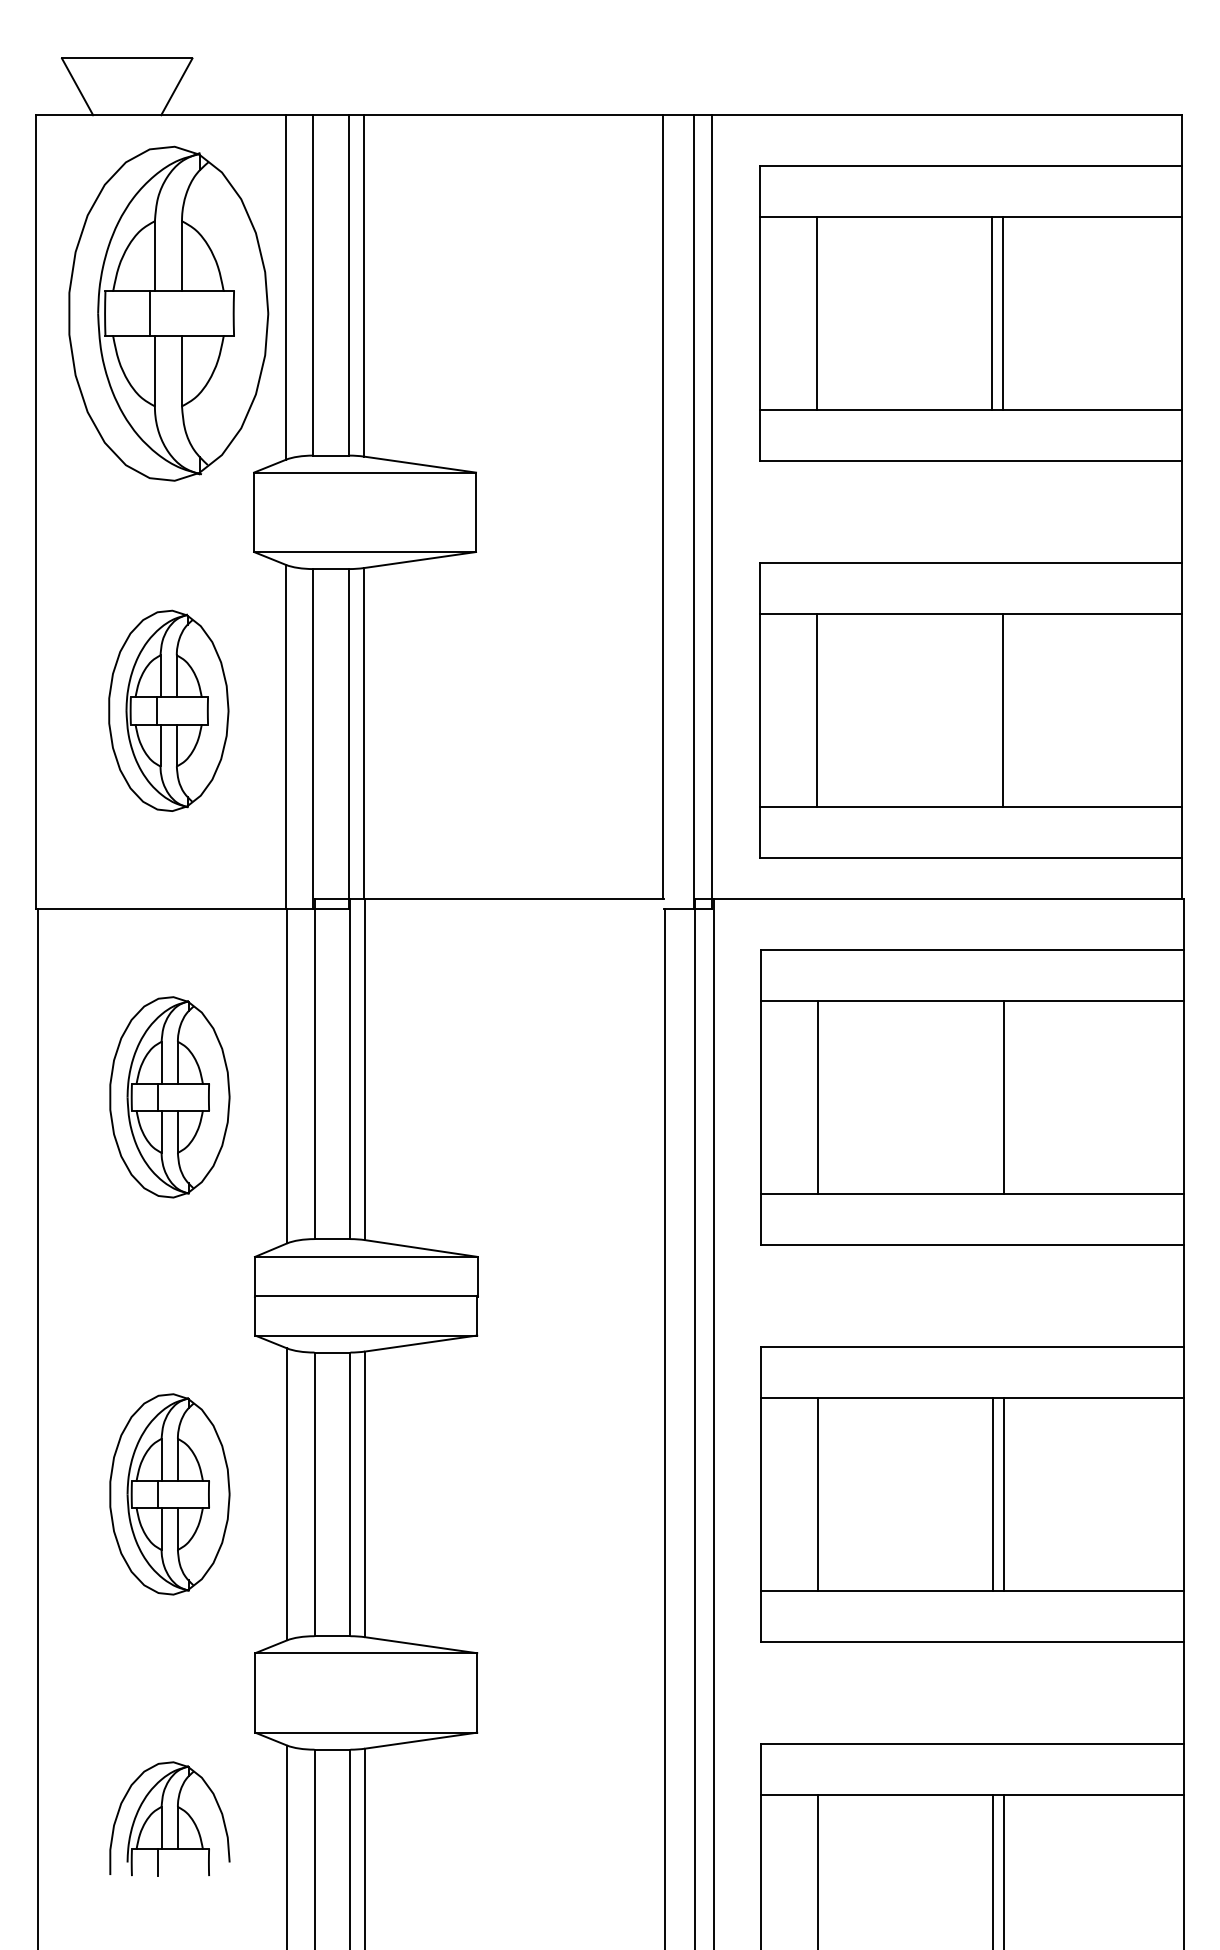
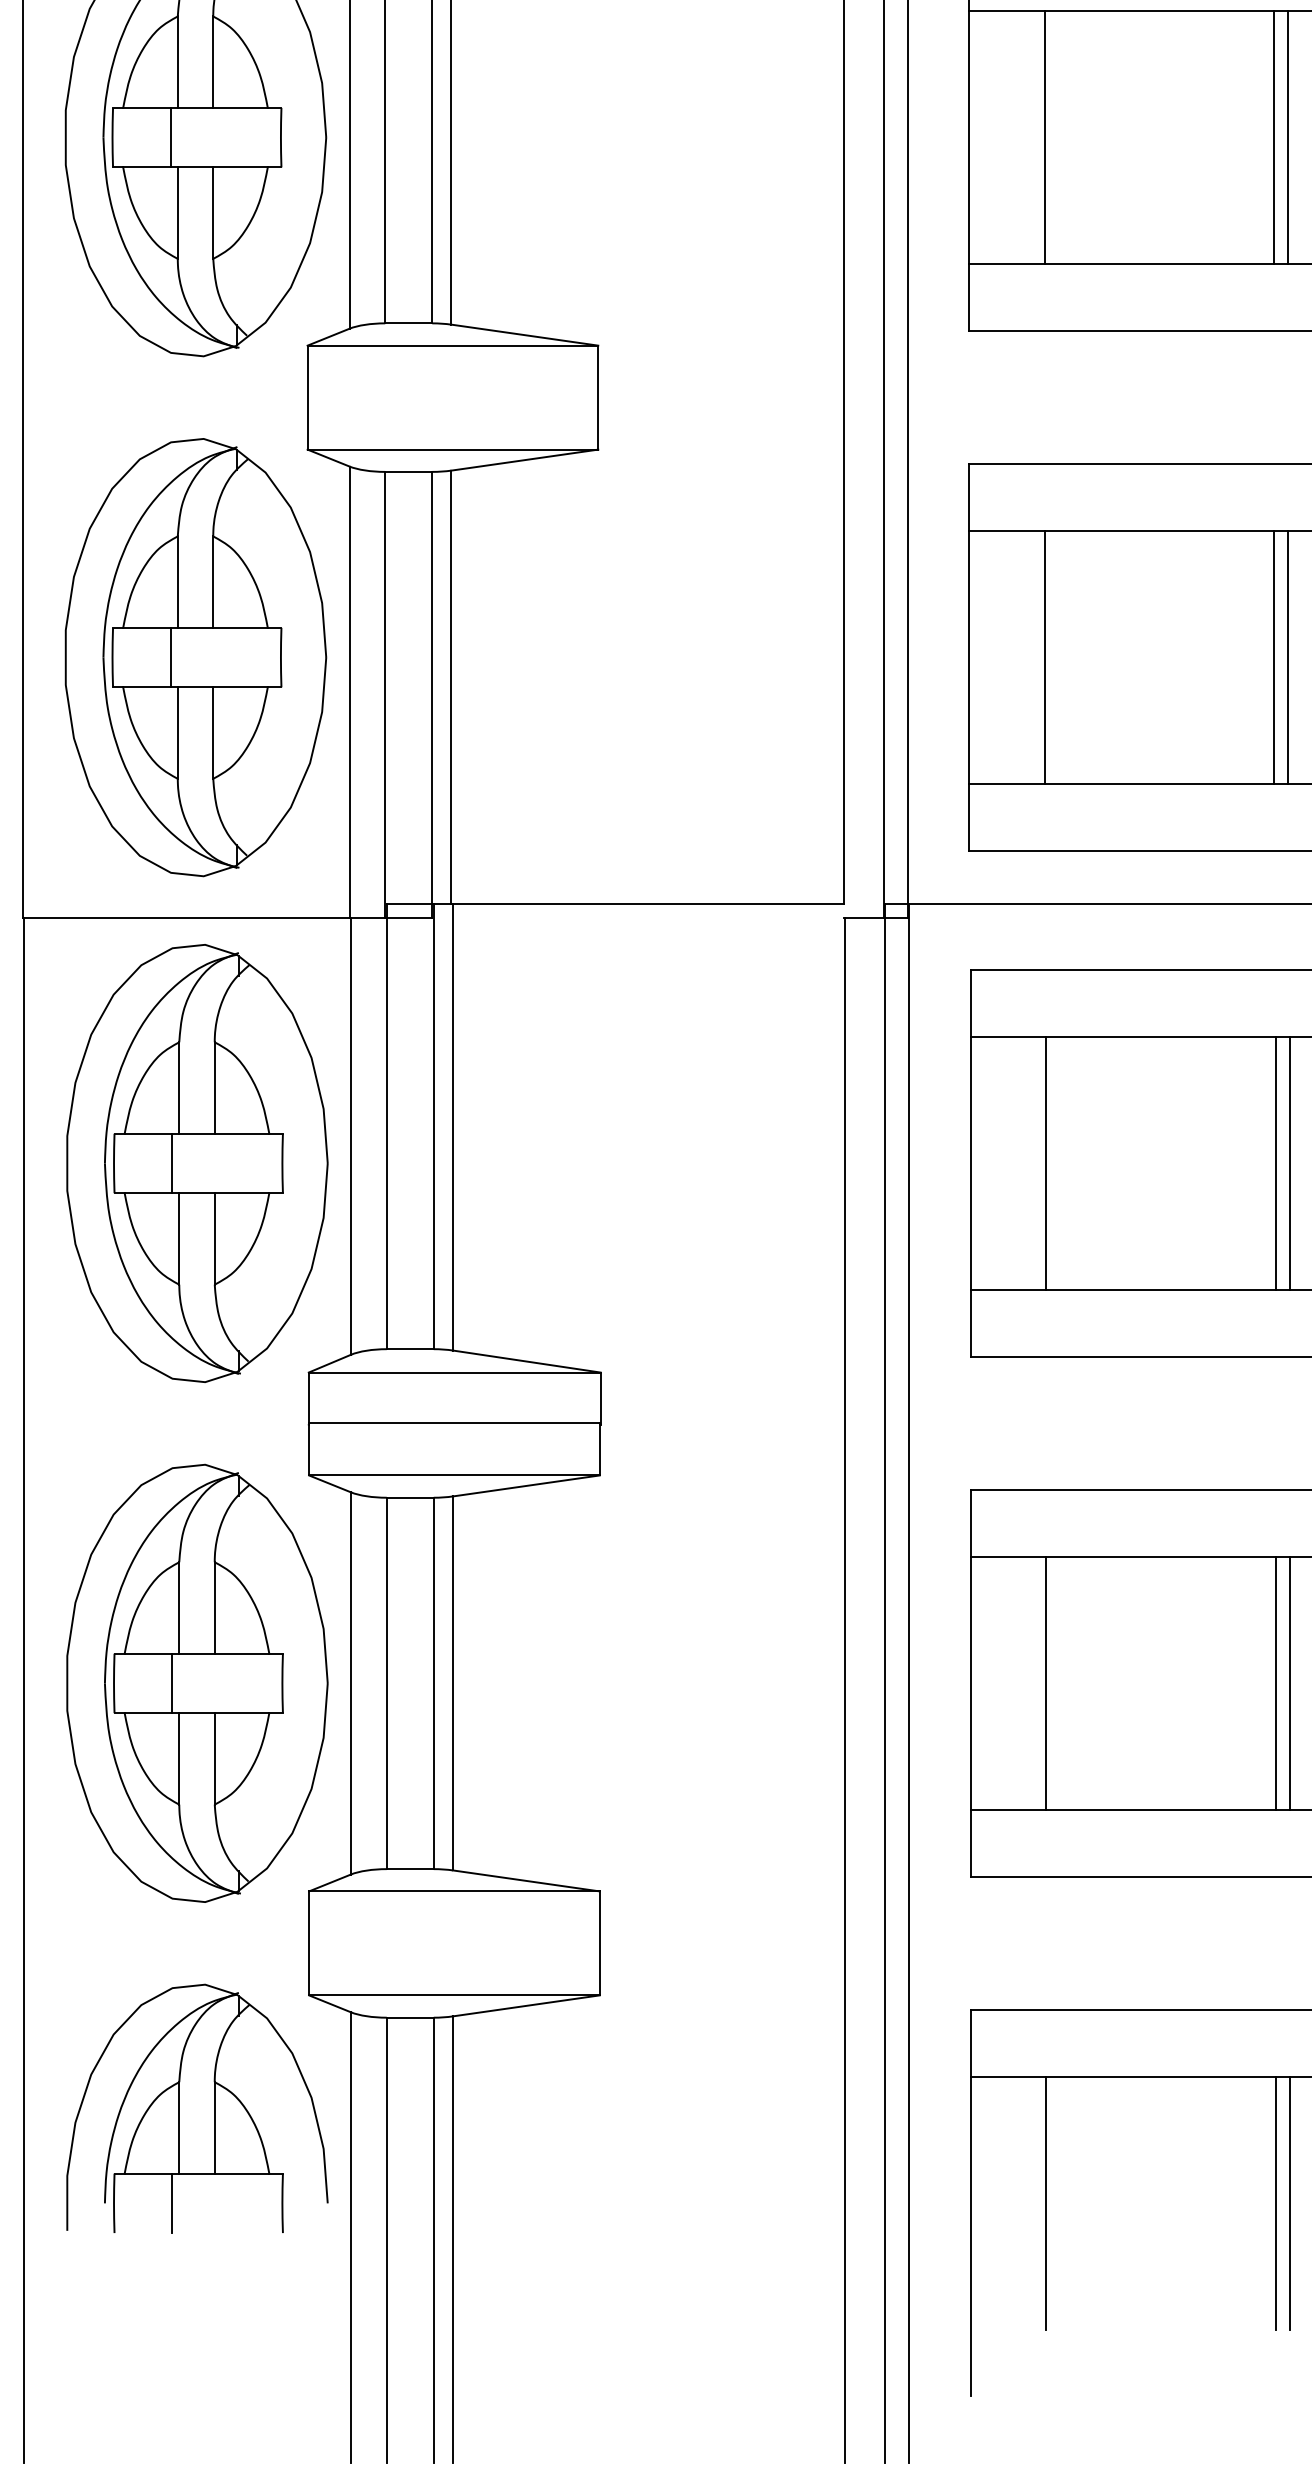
part: (168, 710) -> (195, 657), size x1.67
line: (992, 710) -> (1274, 657), added
line: (993, 1096) -> (1275, 1162), added
part: (169, 1097) -> (196, 1163), size x1.67
part: (169, 1494) -> (196, 1683), size x1.67
part: (169, 1818) -> (196, 2107), size x1.67

